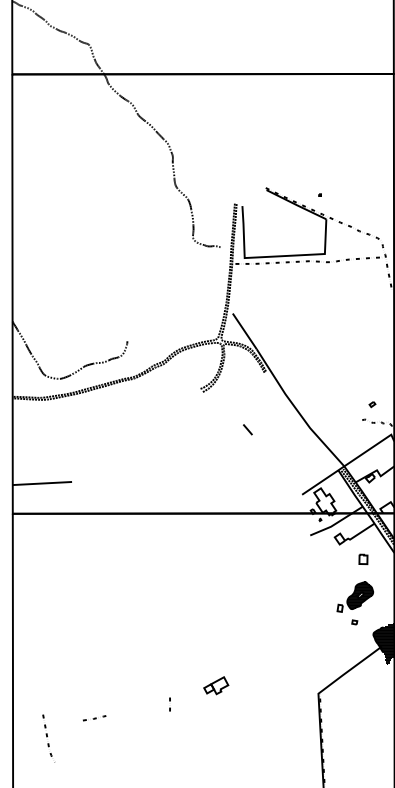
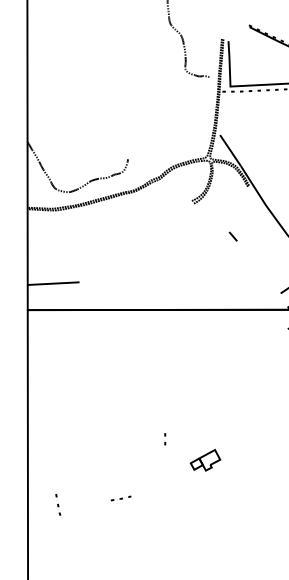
part: (216, 685) -> (205, 460), size x1.4
line: (169, 701) -> (164, 436), moved
line: (94, 718) -> (121, 498), moved
part: (48, 738) -> (58, 506), size x0.6

